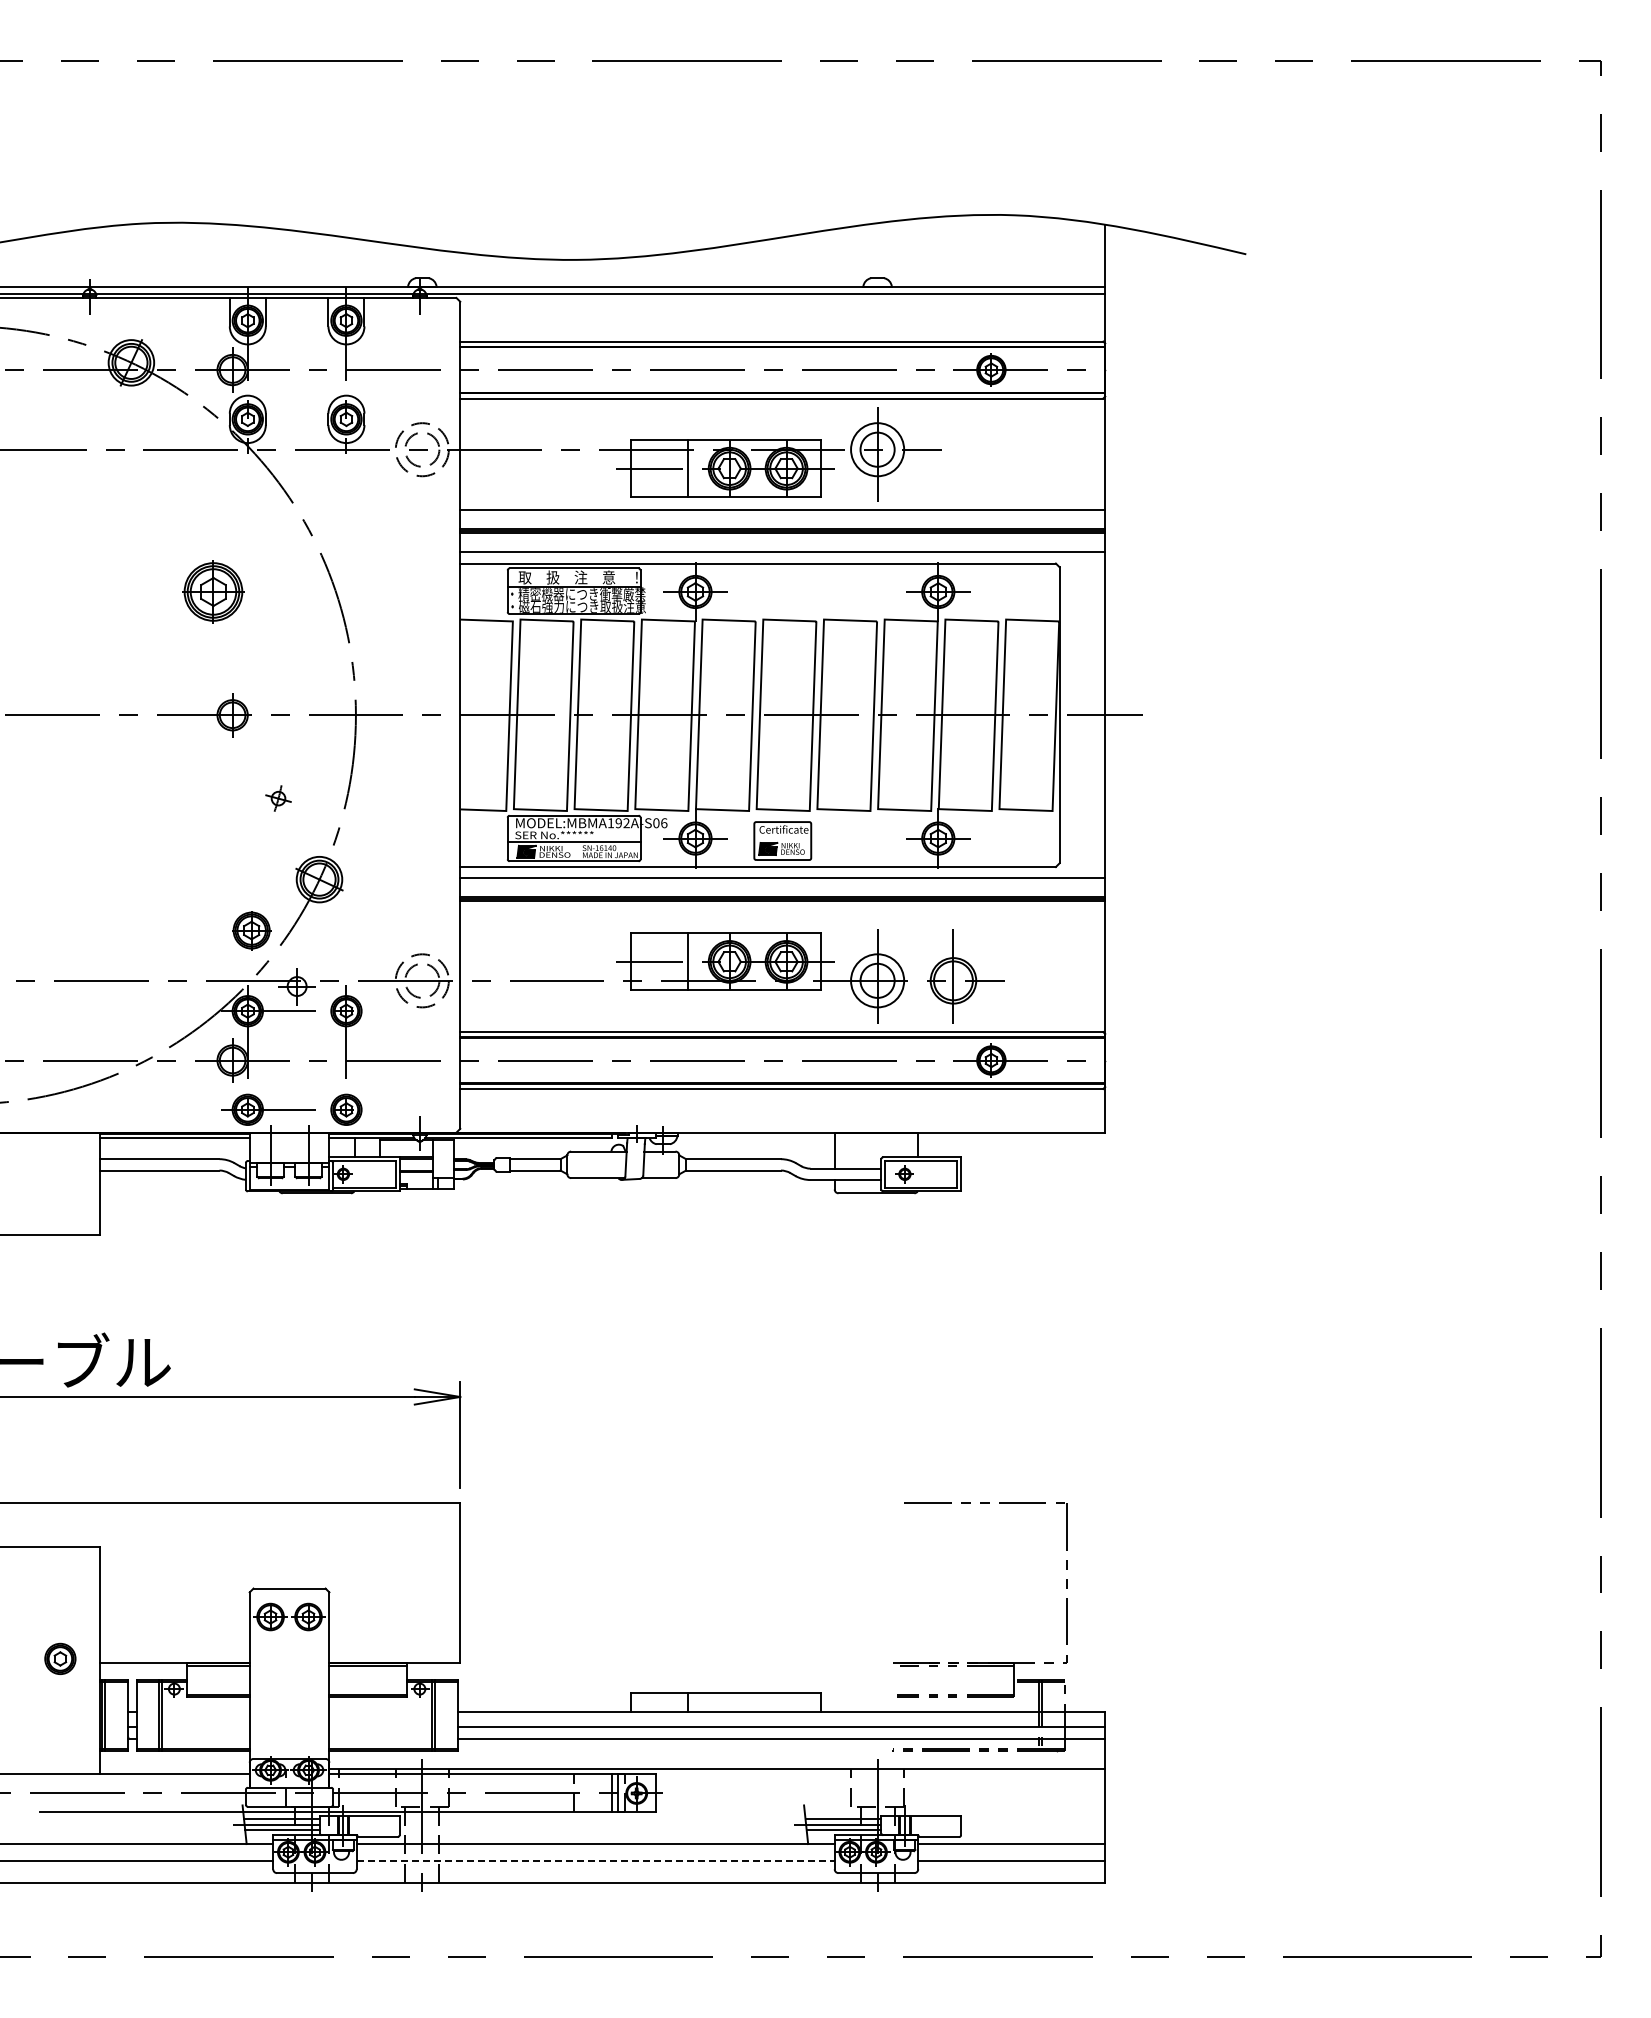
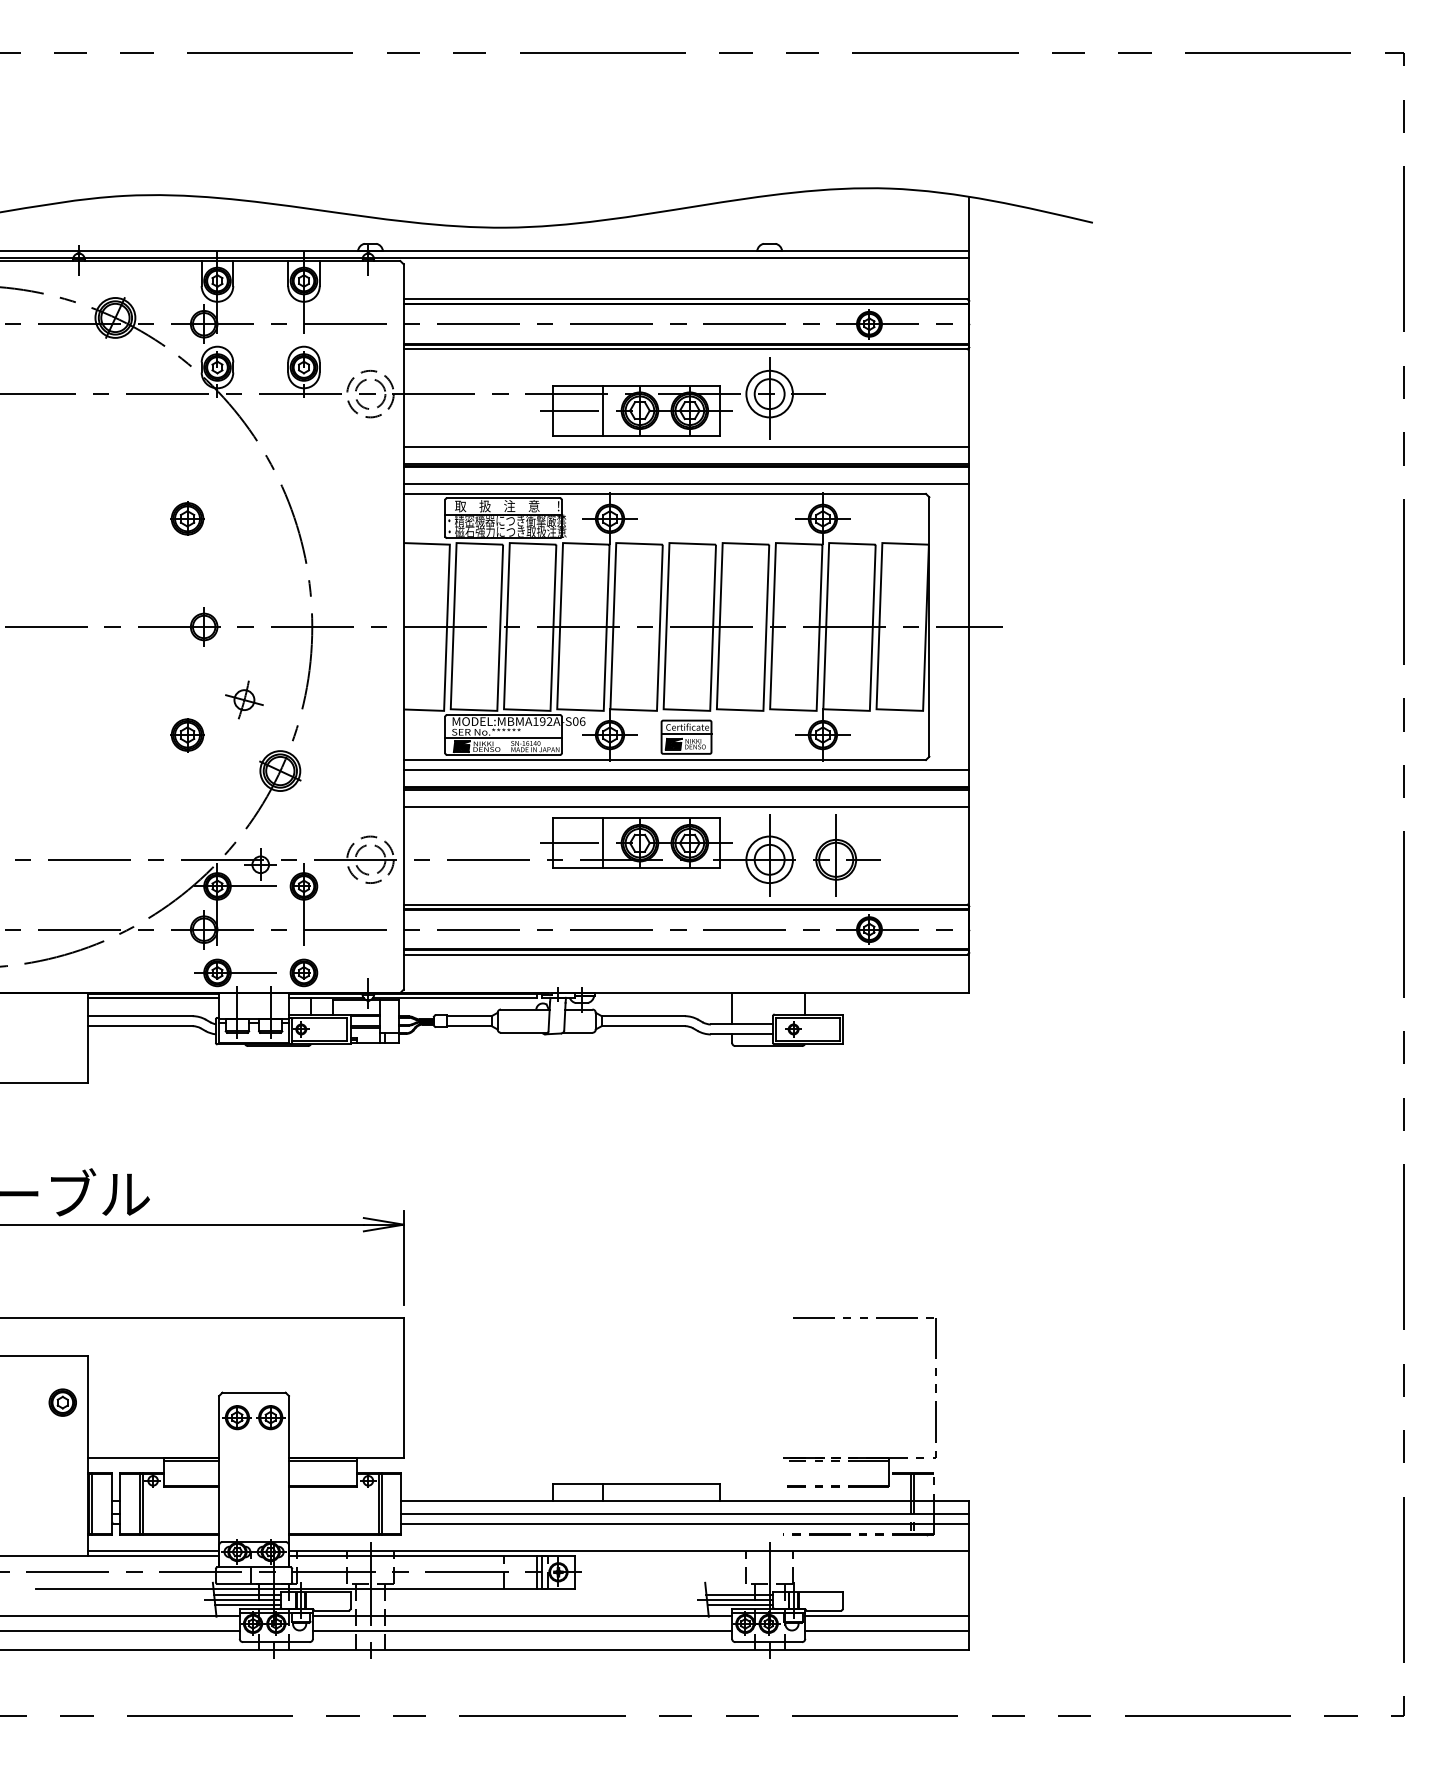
part: (213, 591) -> (187, 518), size x0.62
part: (278, 798) -> (244, 699), size x1.67
line: (782, 837) -> (686, 734), added
line: (782, 920) -> (686, 806), added
part: (251, 930) -> (187, 735), moved
part: (60, 1658) -> (62, 1402), moved
line: (174, 1768) -> (153, 1550), added
line: (596, 1860) -> (523, 1631), dashed -> solid

